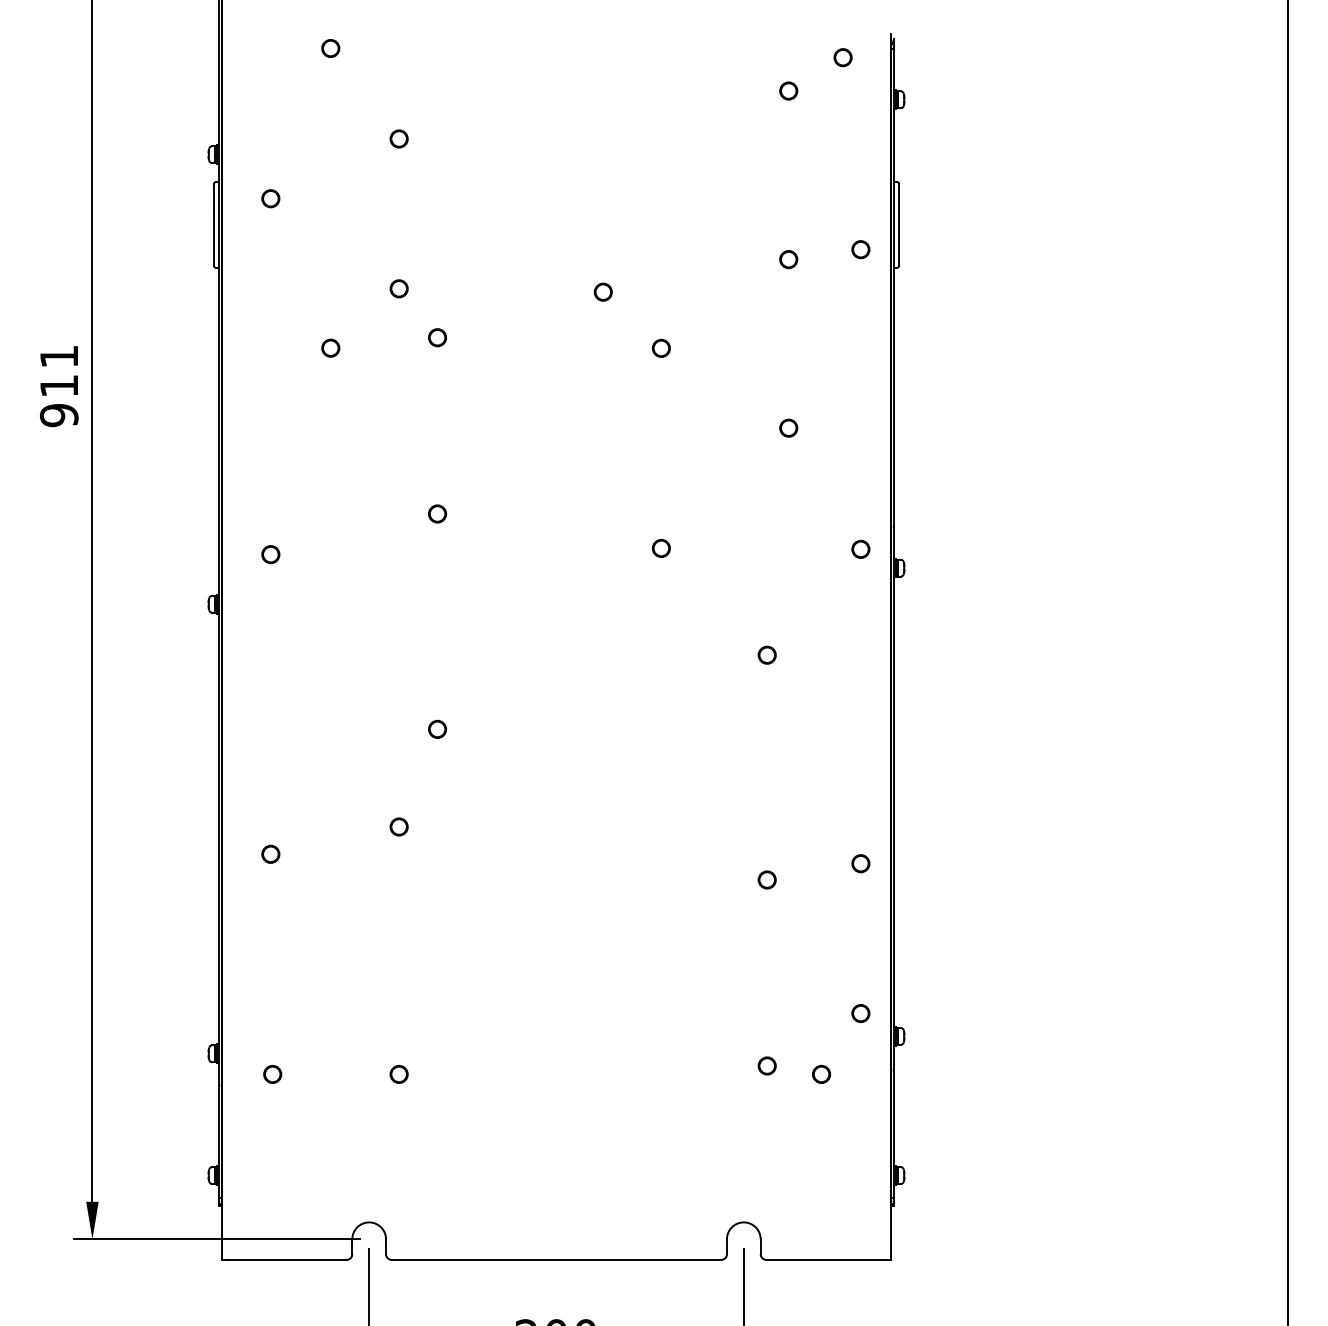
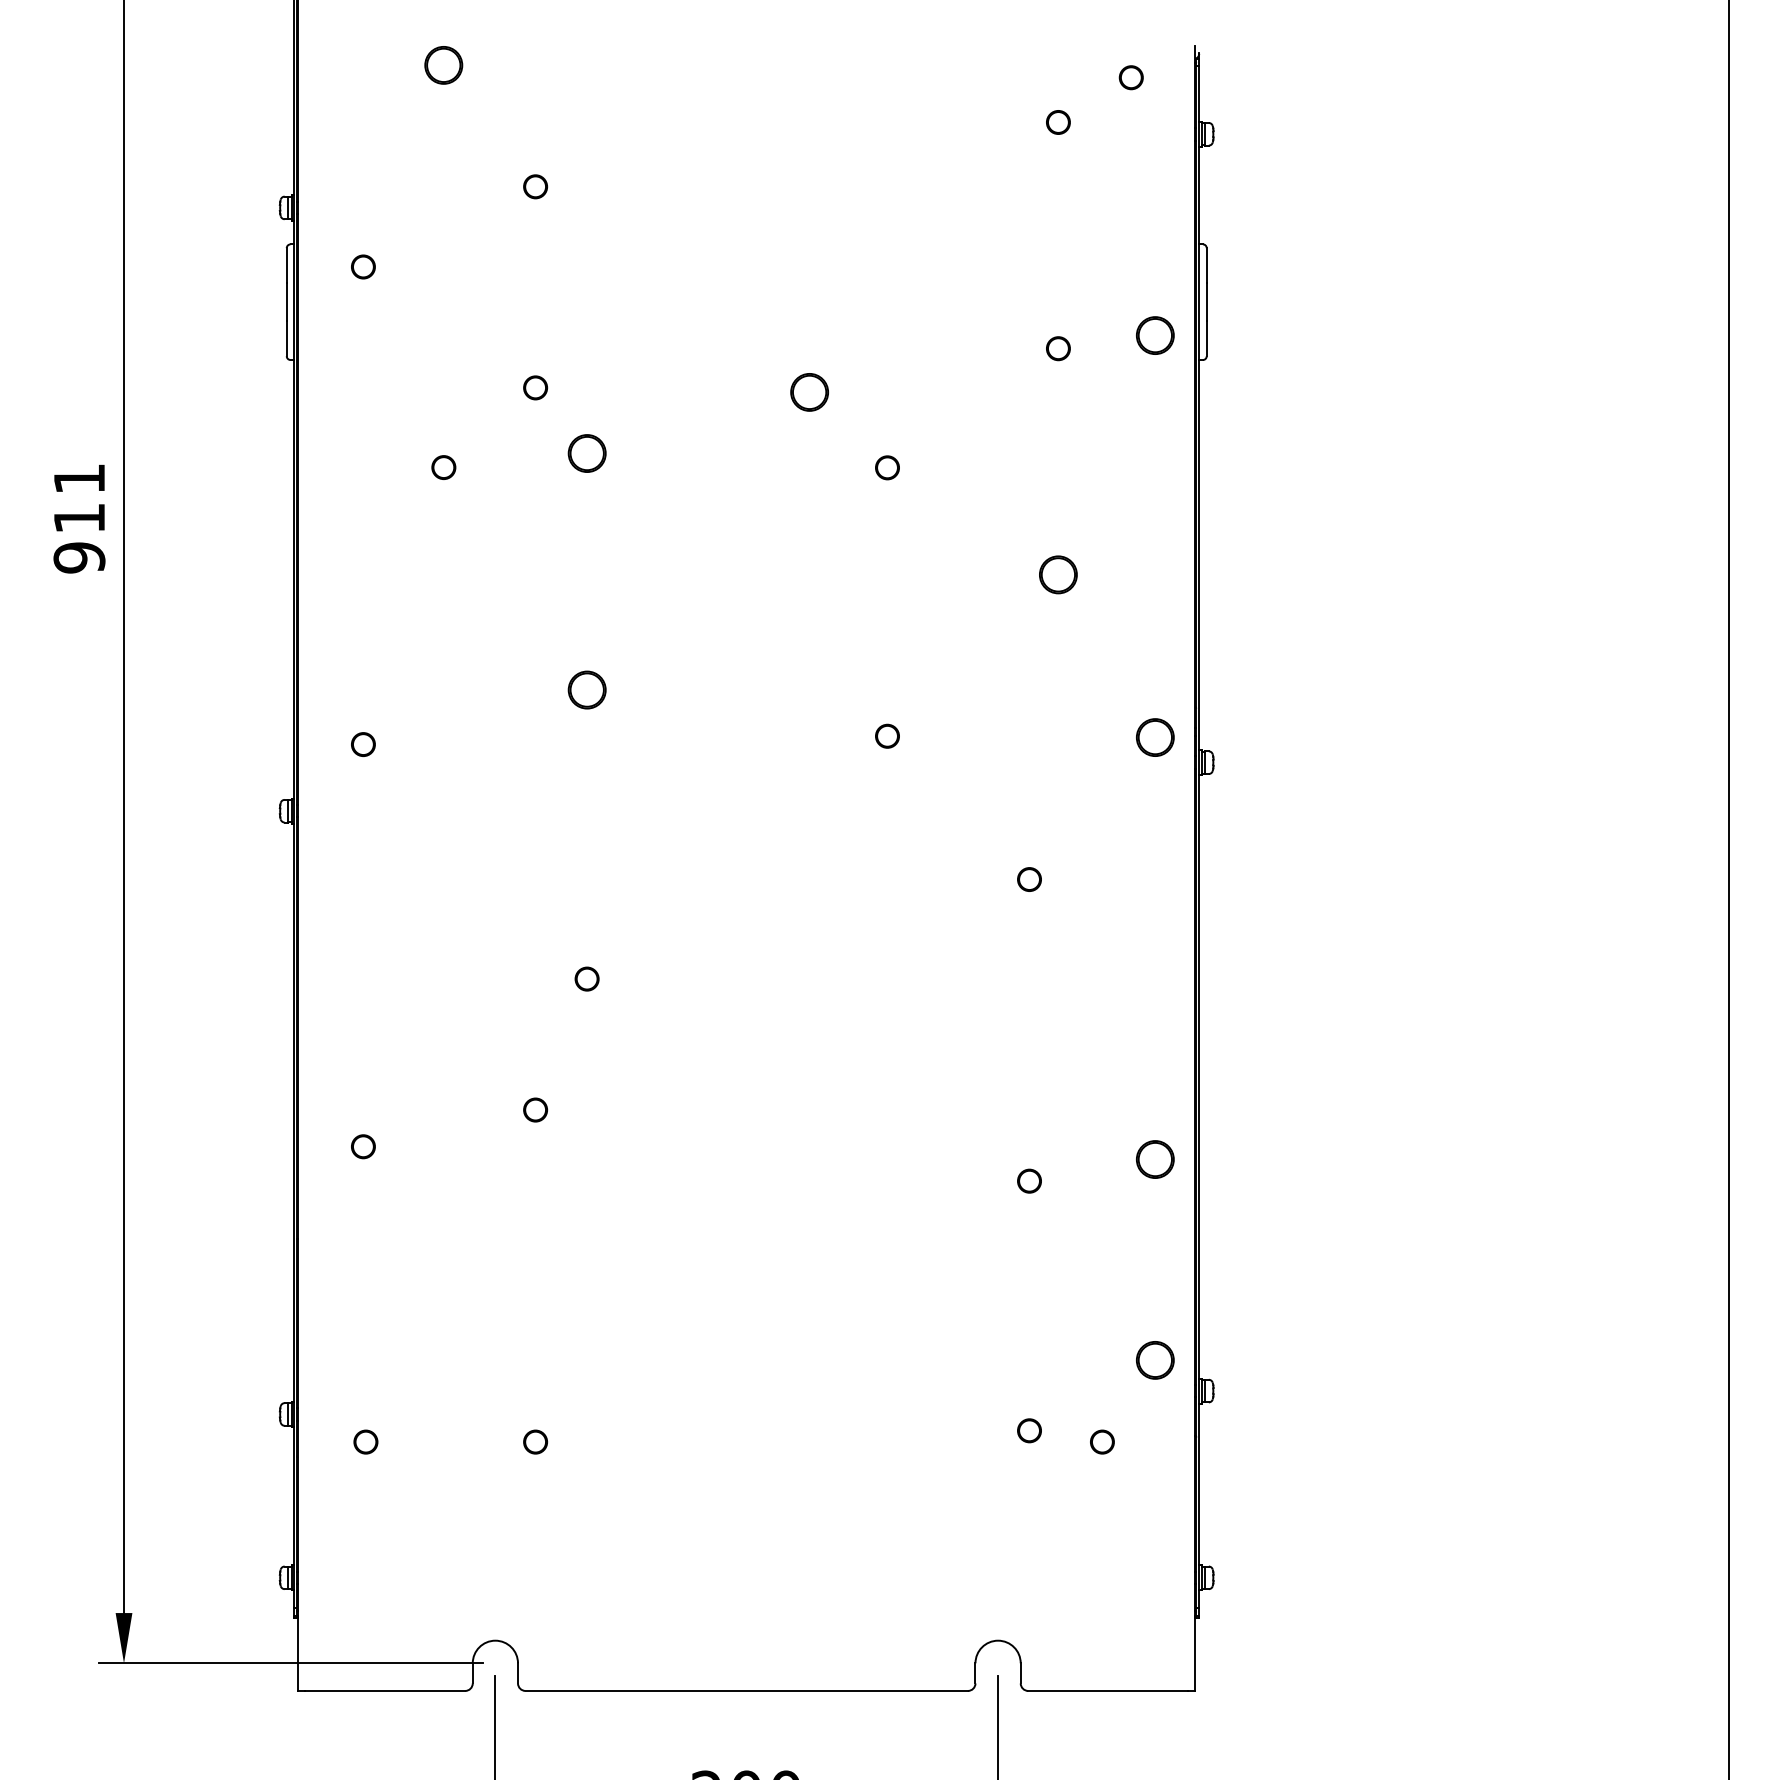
circle: (330, 48) -> (443, 65), size x1.6
part: (860, 249) -> (1154, 334), size x1.6
circle: (603, 292) -> (809, 392), size x1.6
circle: (437, 337) -> (586, 453), size x1.6
circle: (788, 427) -> (1058, 574), size x1.6
circle: (437, 513) -> (586, 689), size x1.6
circle: (860, 549) -> (1154, 737), size x1.6
circle: (860, 863) -> (1154, 1158), size x1.6
circle: (860, 1013) -> (1154, 1360), size x1.6

